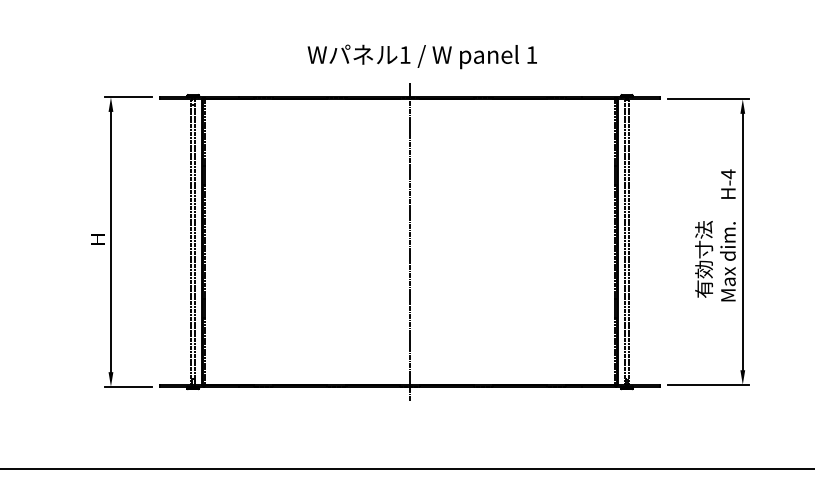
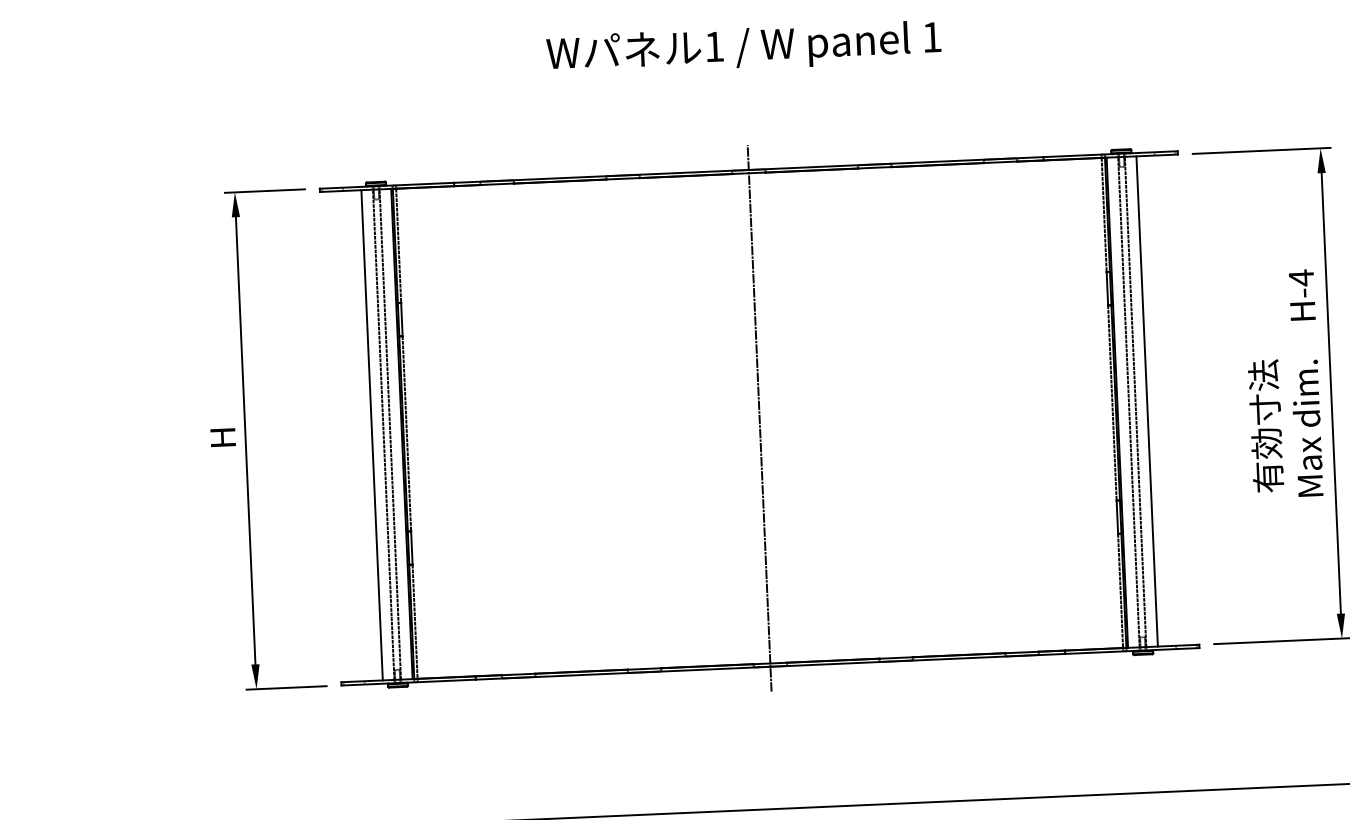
text: (421, 56) -> (742, 48), moved
line: (184, 241) -> (372, 434), added
line: (635, 241) -> (1146, 400), added

